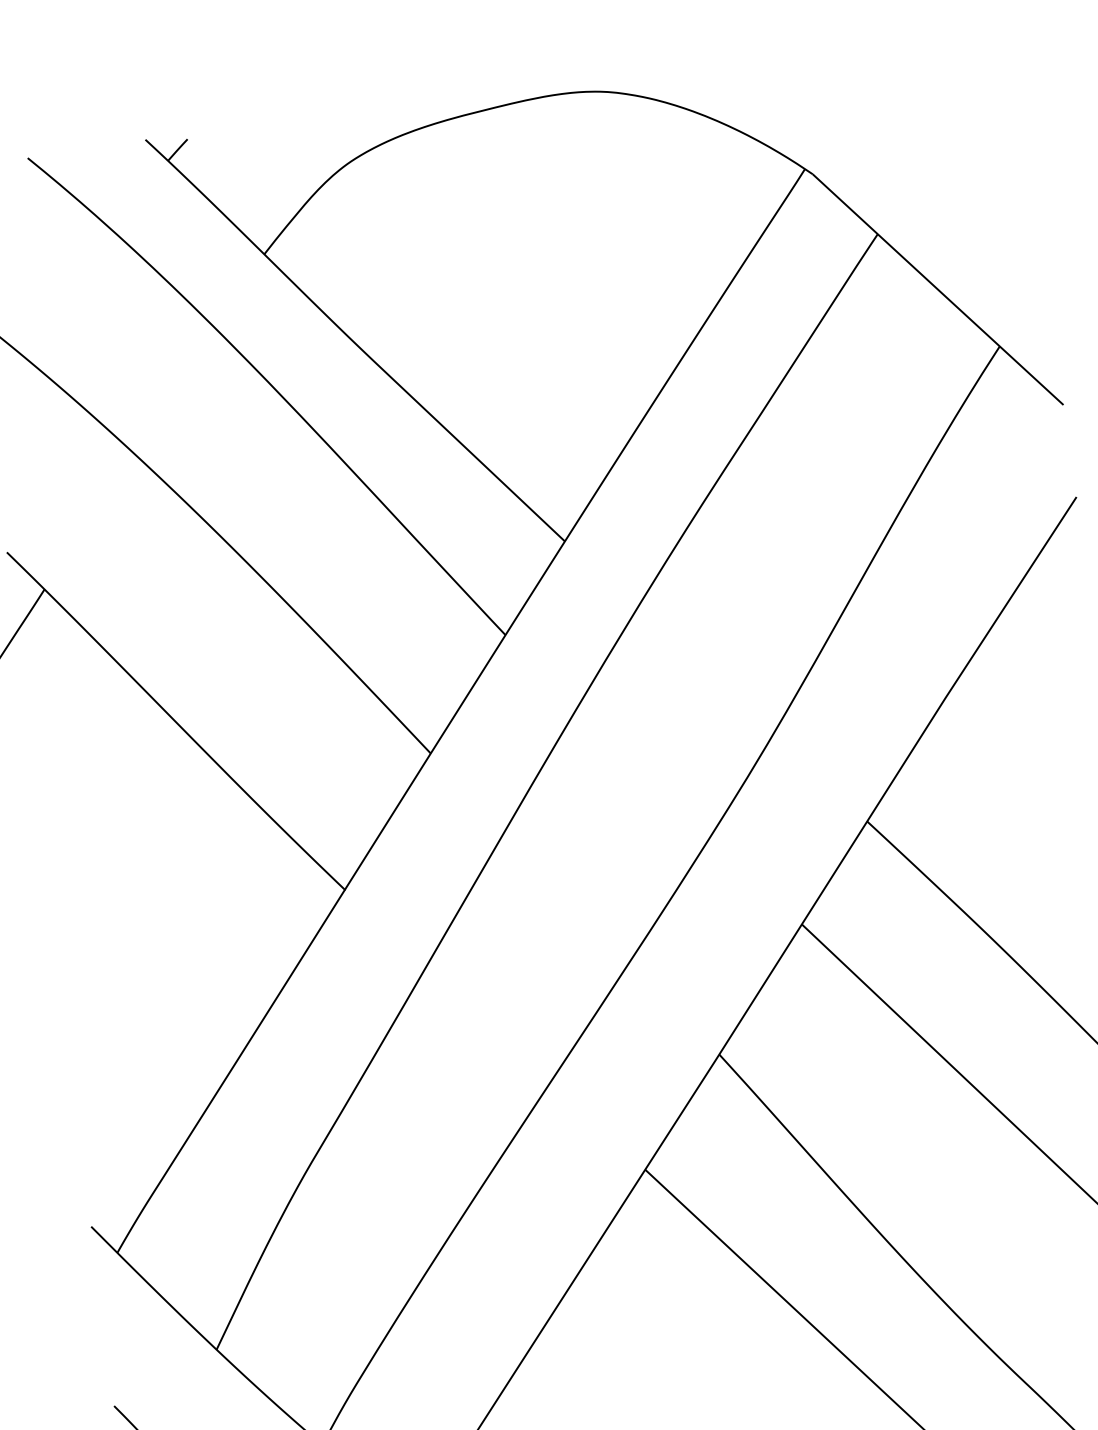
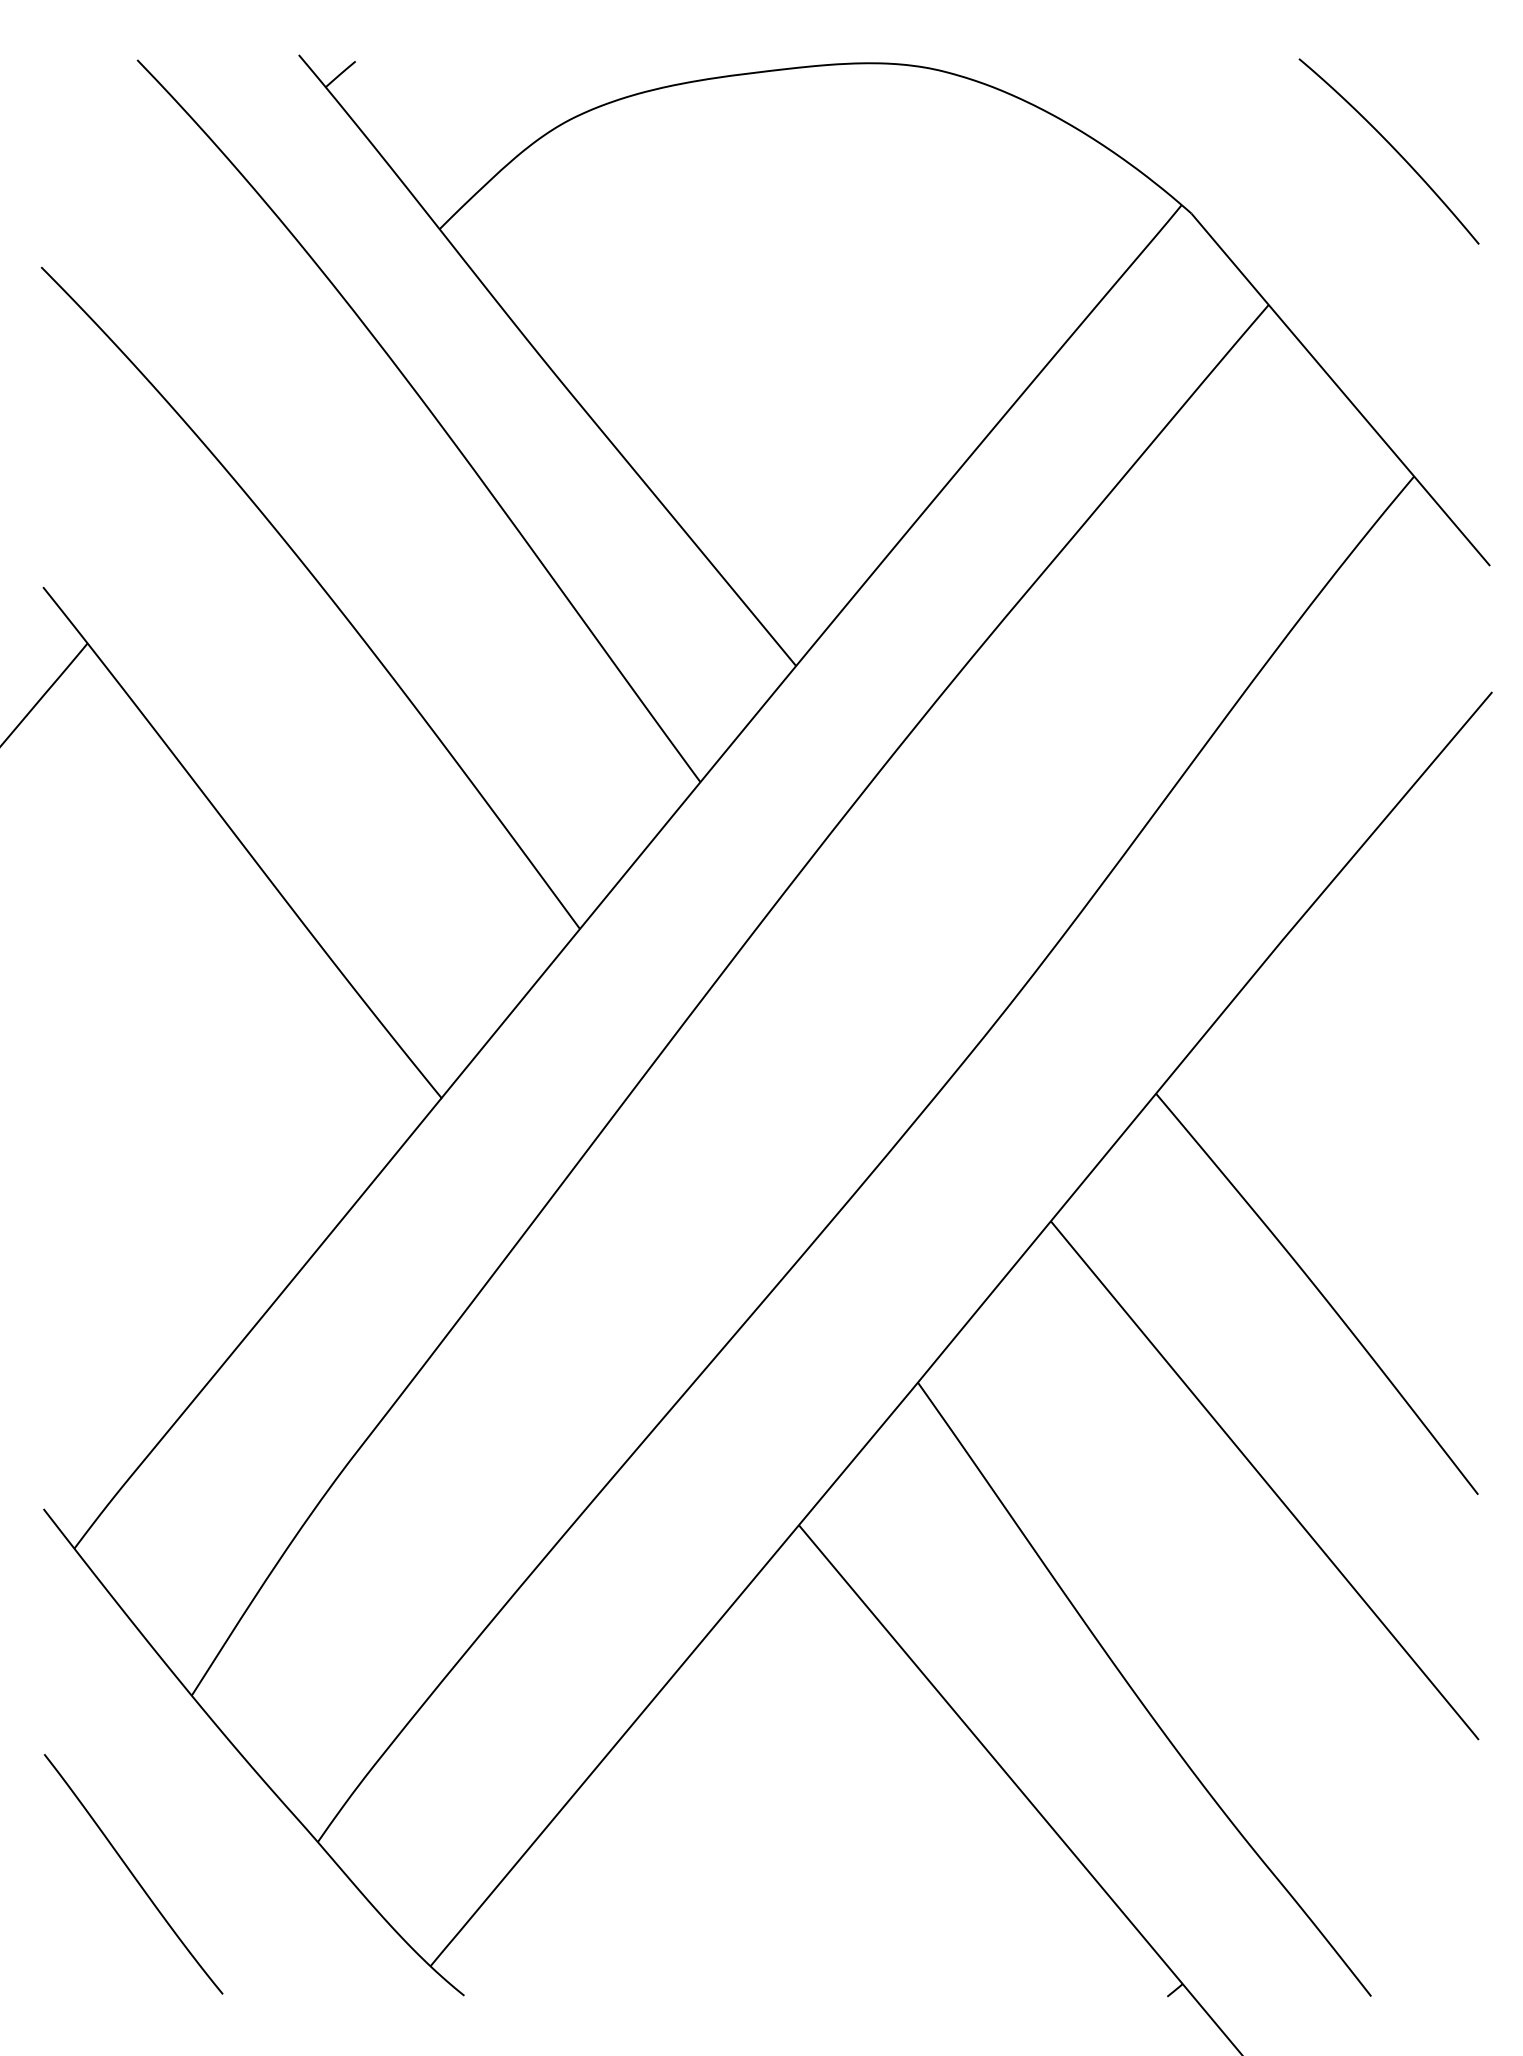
curve: (953, 107) -> (1391, 147), added

